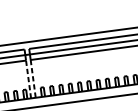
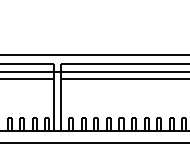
line: (33, 78) -> (60, 104), dashed -> solid
line: (28, 79) -> (54, 104), dashed -> solid

